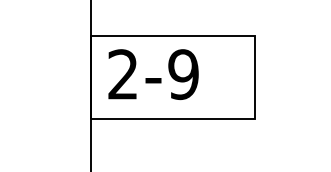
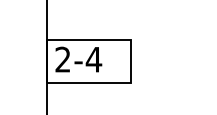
text: (182, 74) -> (93, 59), 2-9 -> 2-4

